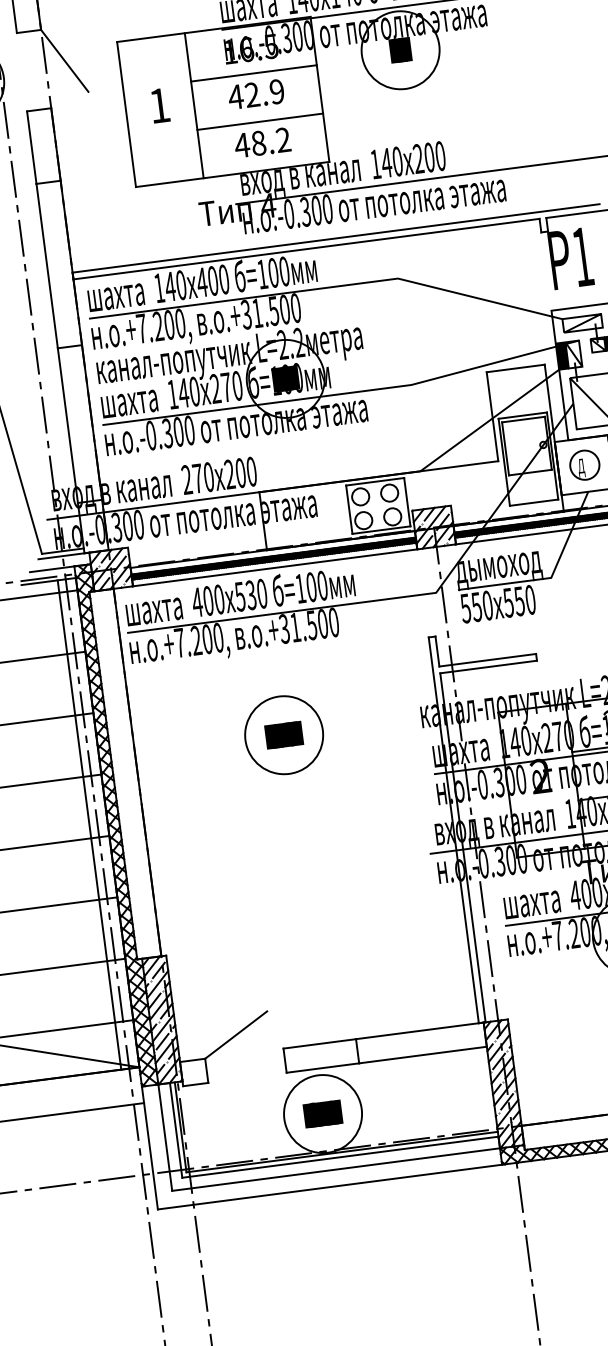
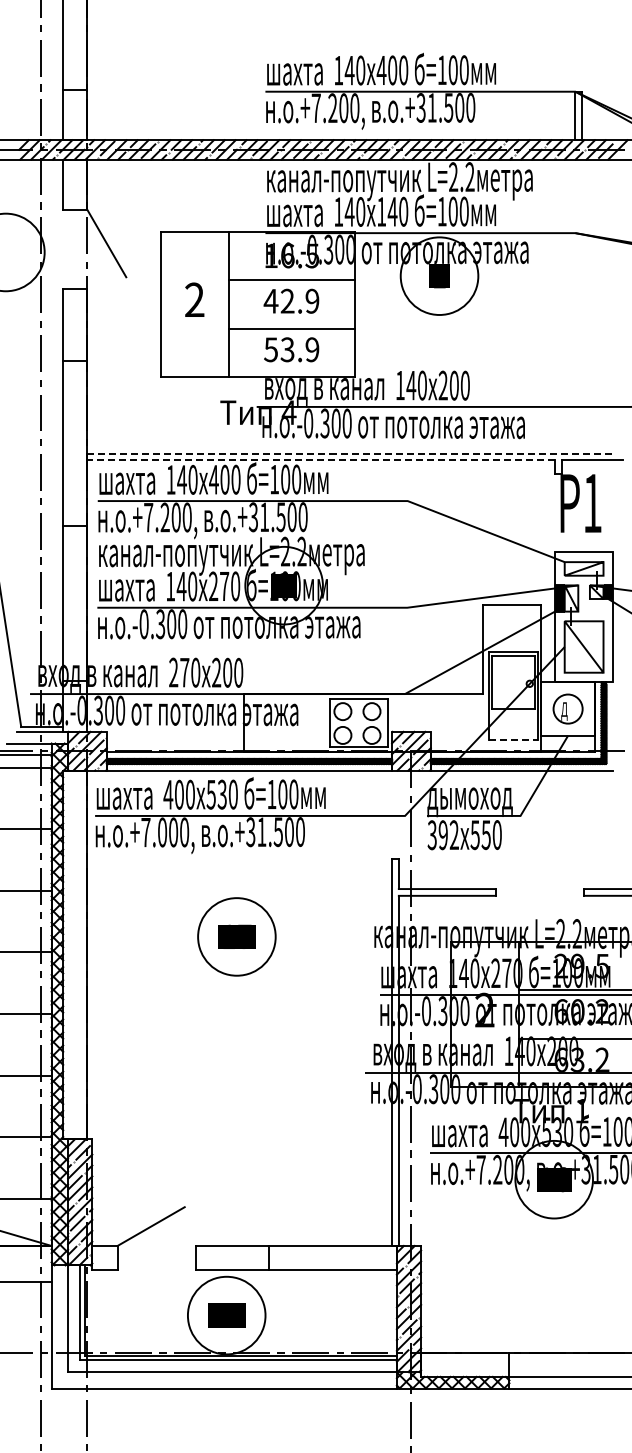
text: (159, 105) -> (194, 299), 1 -> 2
text: (262, 142) -> (291, 349), 48.2 -> 53.9
line: (336, 238) -> (352, 453), solid -> dashed
line: (306, 249) -> (321, 460), solid -> dashed
line: (534, 502) -> (513, 739), solid -> dashed
text: (476, 607) -> (443, 835), 550 -> 392
text: (196, 640) -> (162, 832), .+7.200, -> .+7.000,
line: (89, 824) -> (33, 1000), removed

